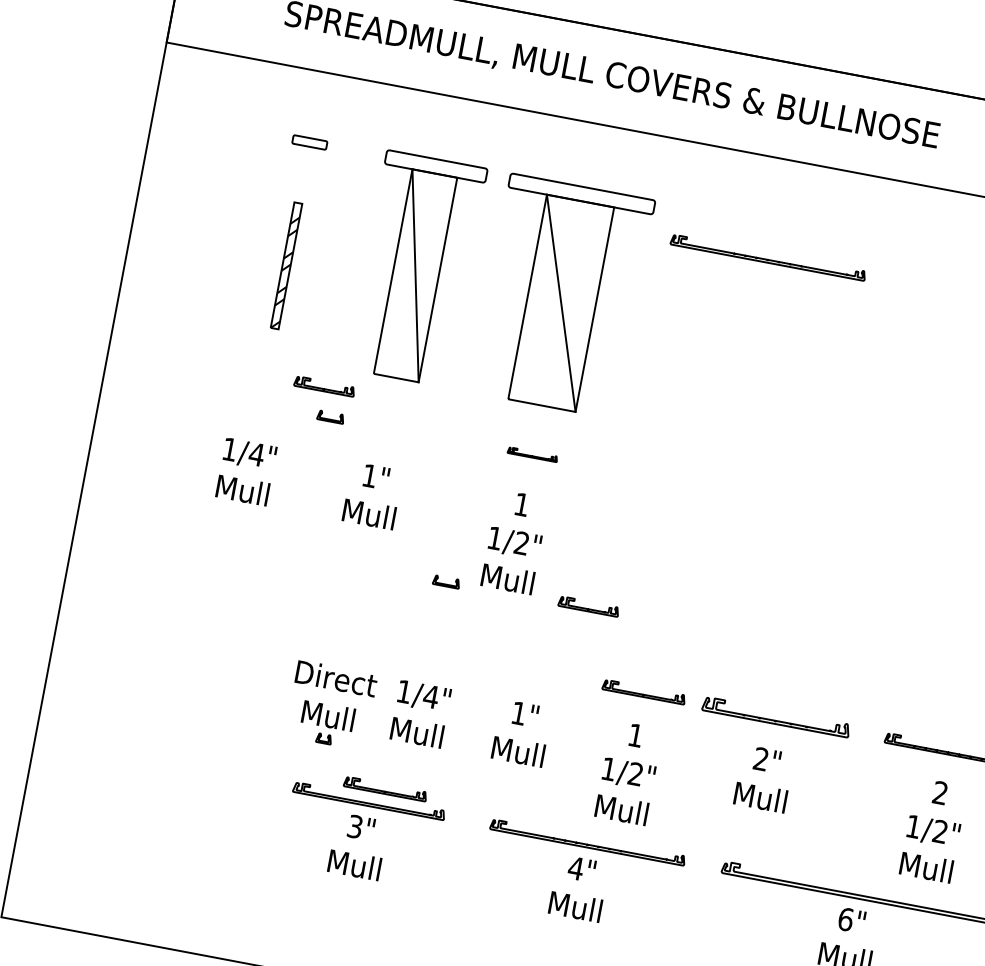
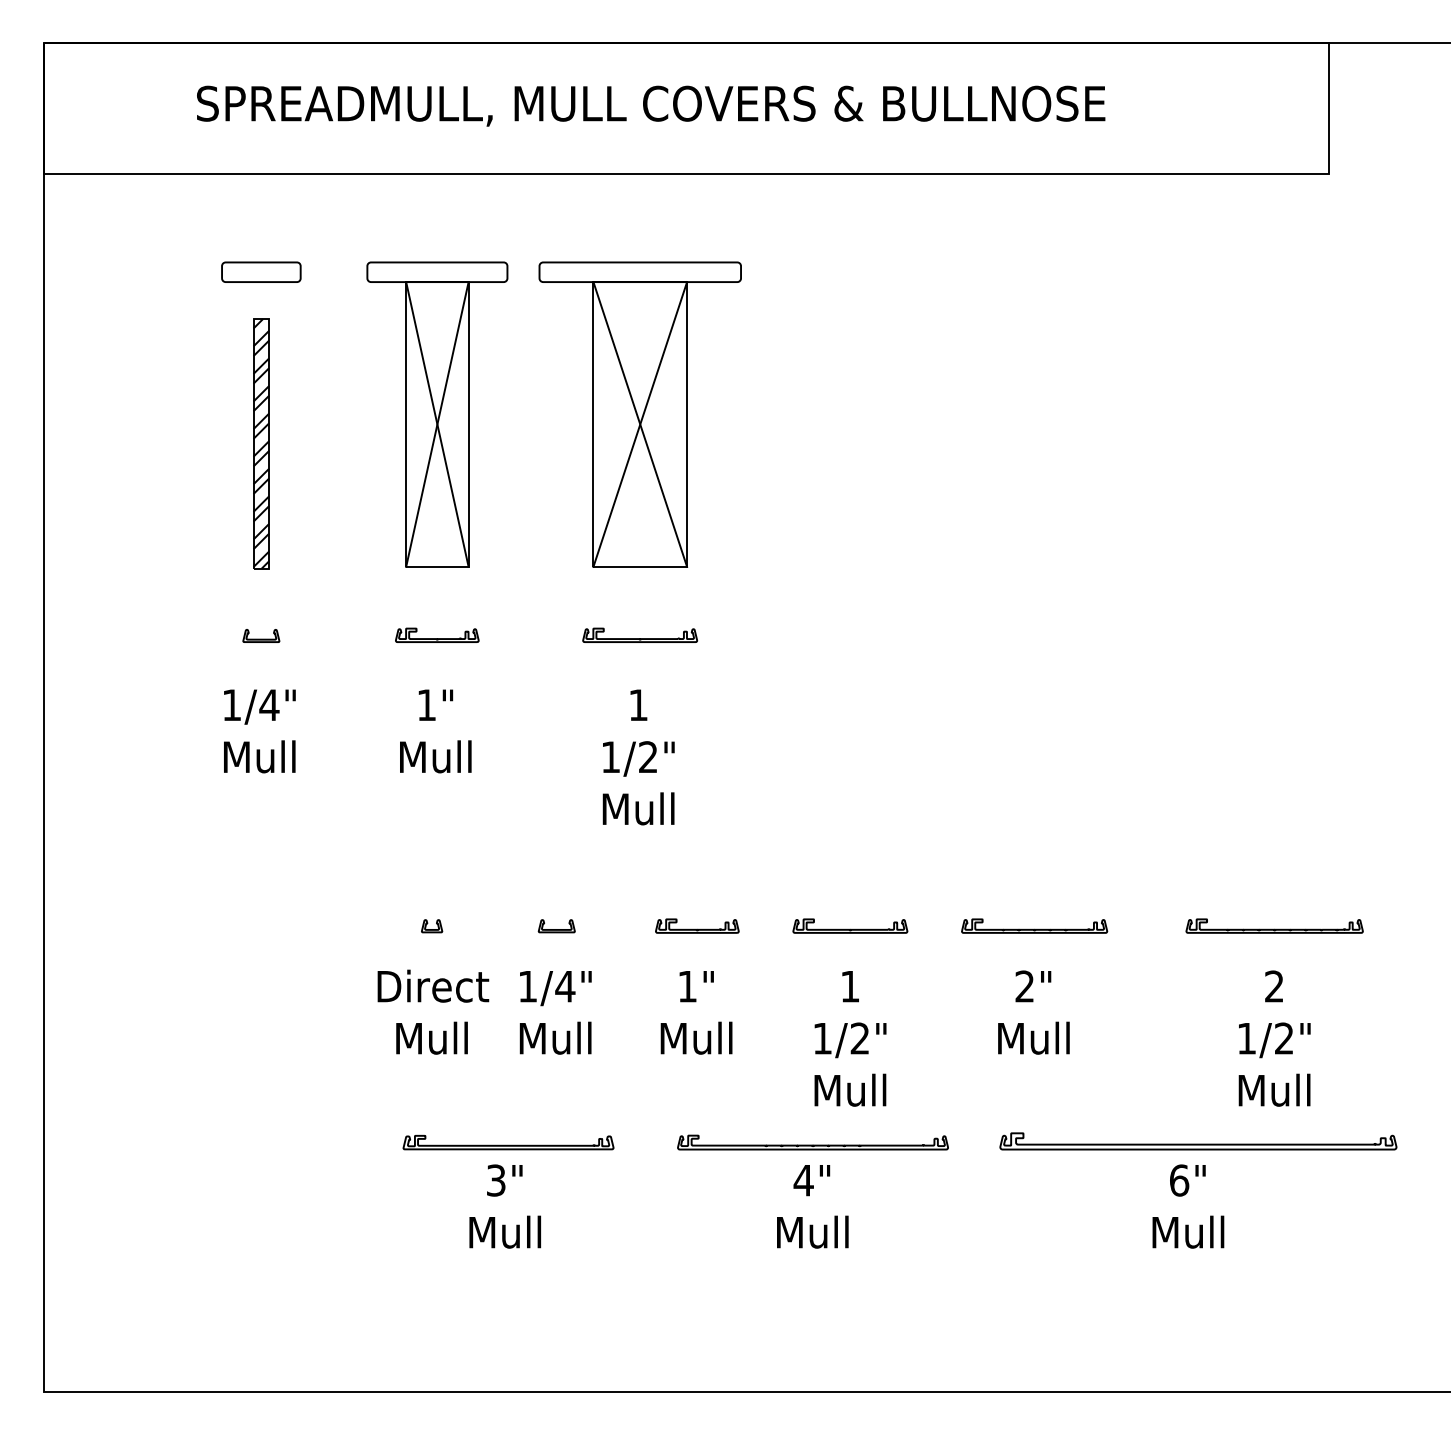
part: (309, 142) -> (261, 271), size x1.67
curve: (767, 259) -> (906, 312), removed
part: (286, 265) -> (261, 443), size x1.43
line: (415, 275) -> (437, 424), added
line: (561, 303) -> (640, 424), added
part: (324, 385) -> (437, 634), moved
curve: (330, 418) -> (261, 638), moved
part: (532, 454) -> (640, 634), size x1.67
curve: (445, 584) -> (556, 929), moved
part: (589, 606) -> (697, 925), moved
part: (776, 716) -> (1034, 925), size x0.71
curve: (323, 741) -> (432, 929), moved
part: (385, 788) -> (527, 1121), removed

